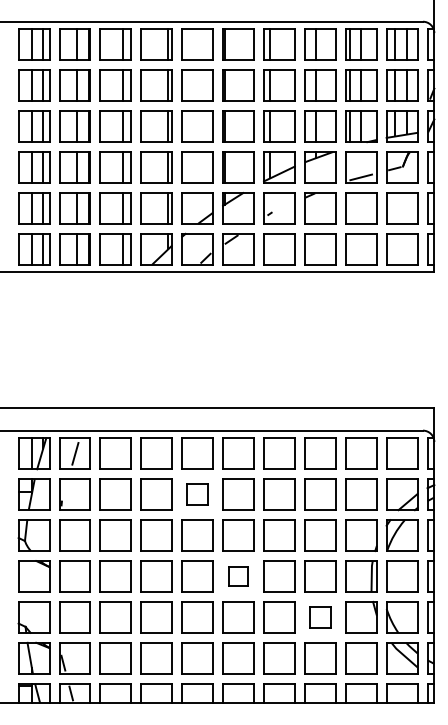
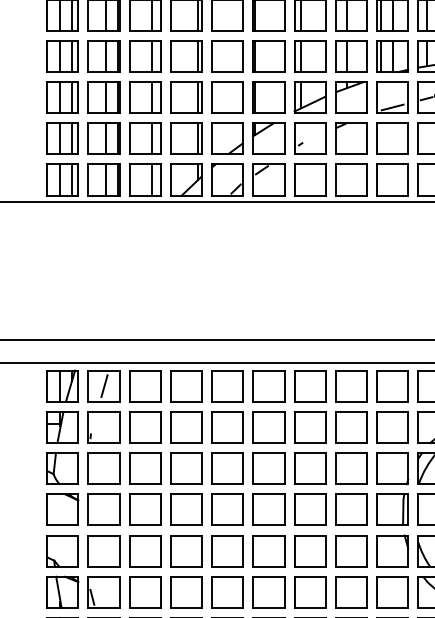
part: (197, 494) -> (227, 427), size x1.43
part: (238, 576) -> (268, 509), size x1.67
part: (320, 617) -> (351, 551), size x1.43

